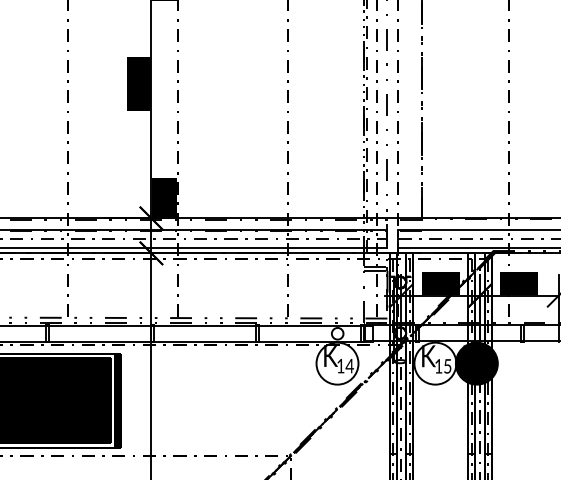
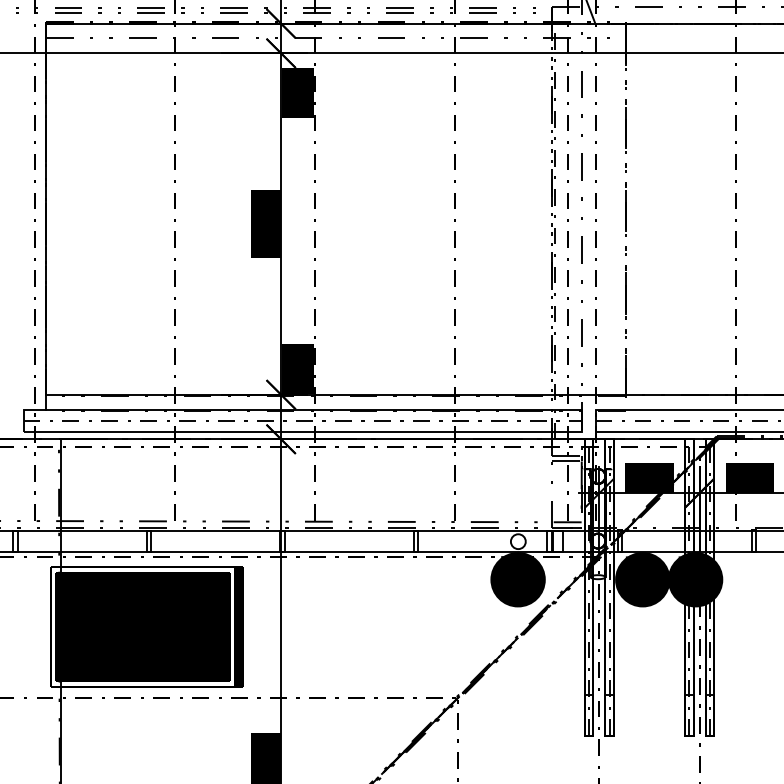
fill: (337, 363) -> (517, 579), added
fill: (435, 363) -> (642, 579), added

